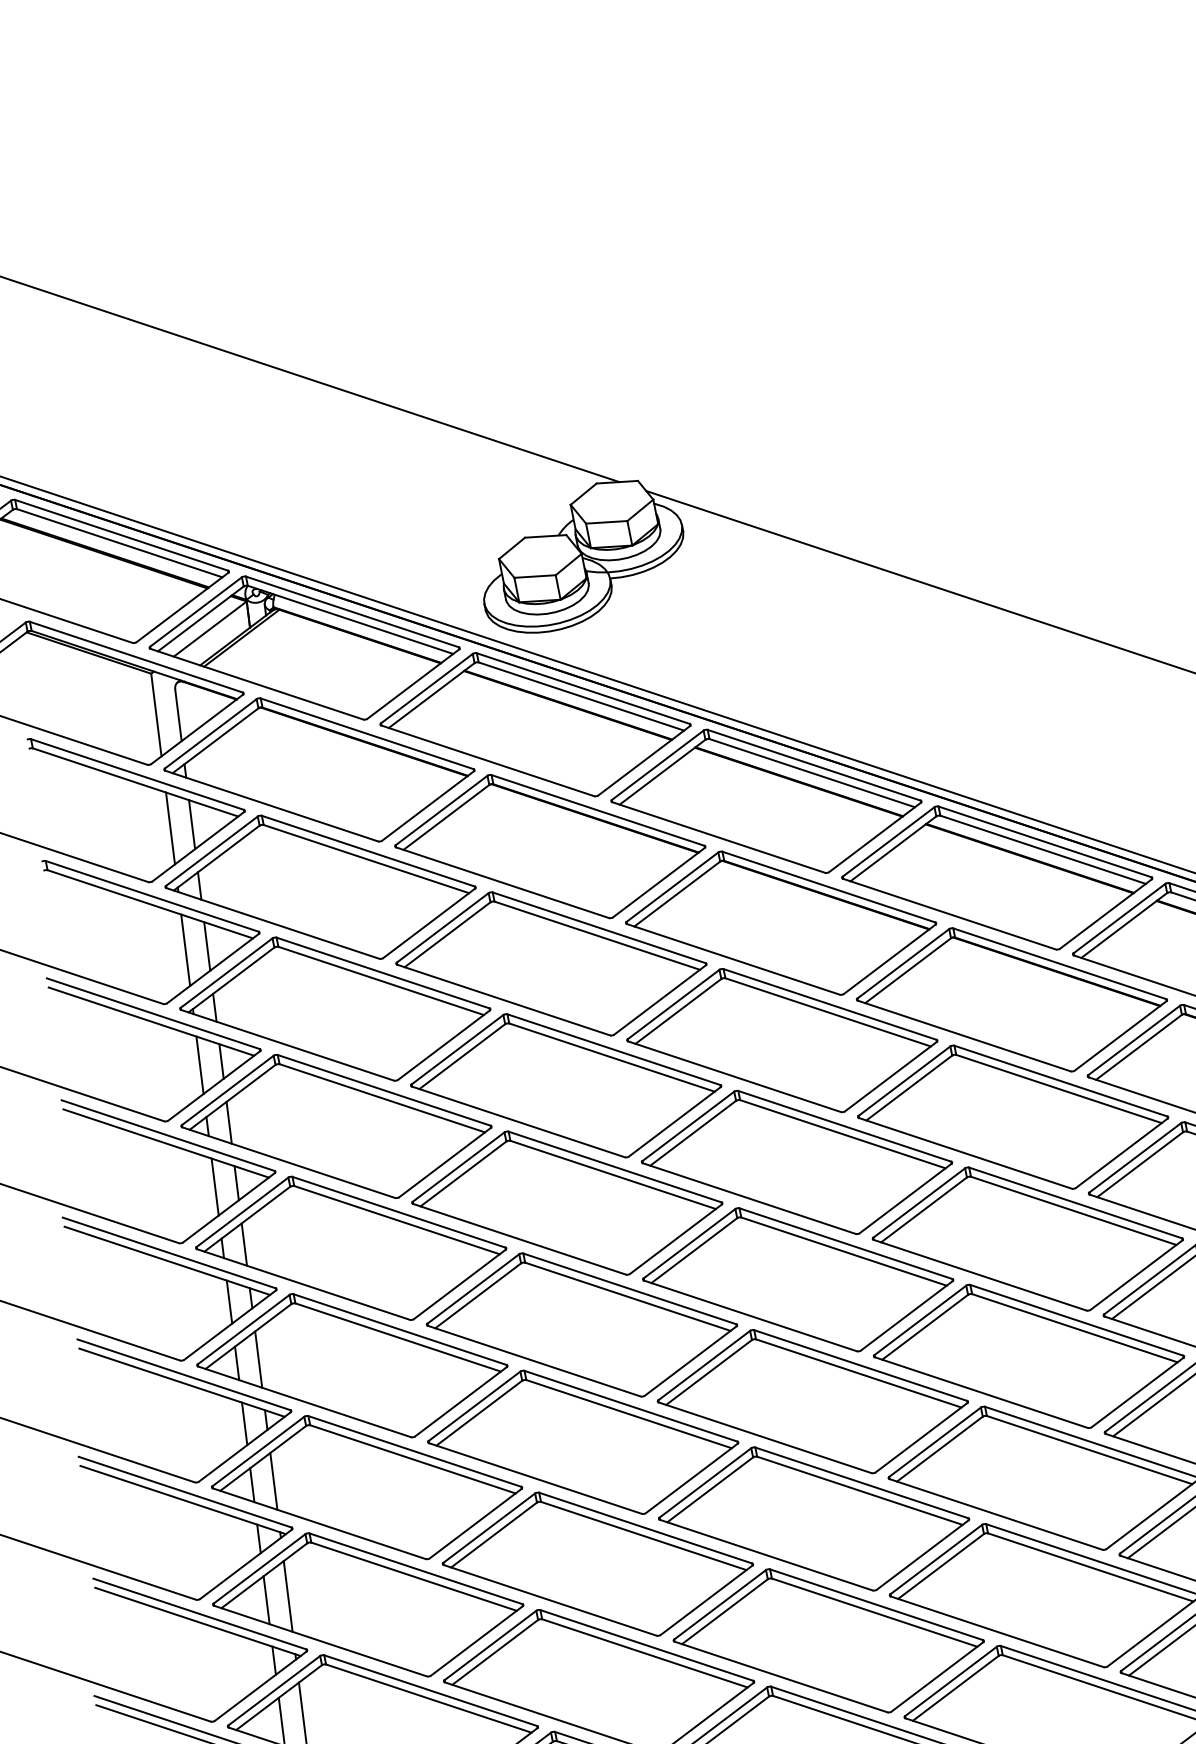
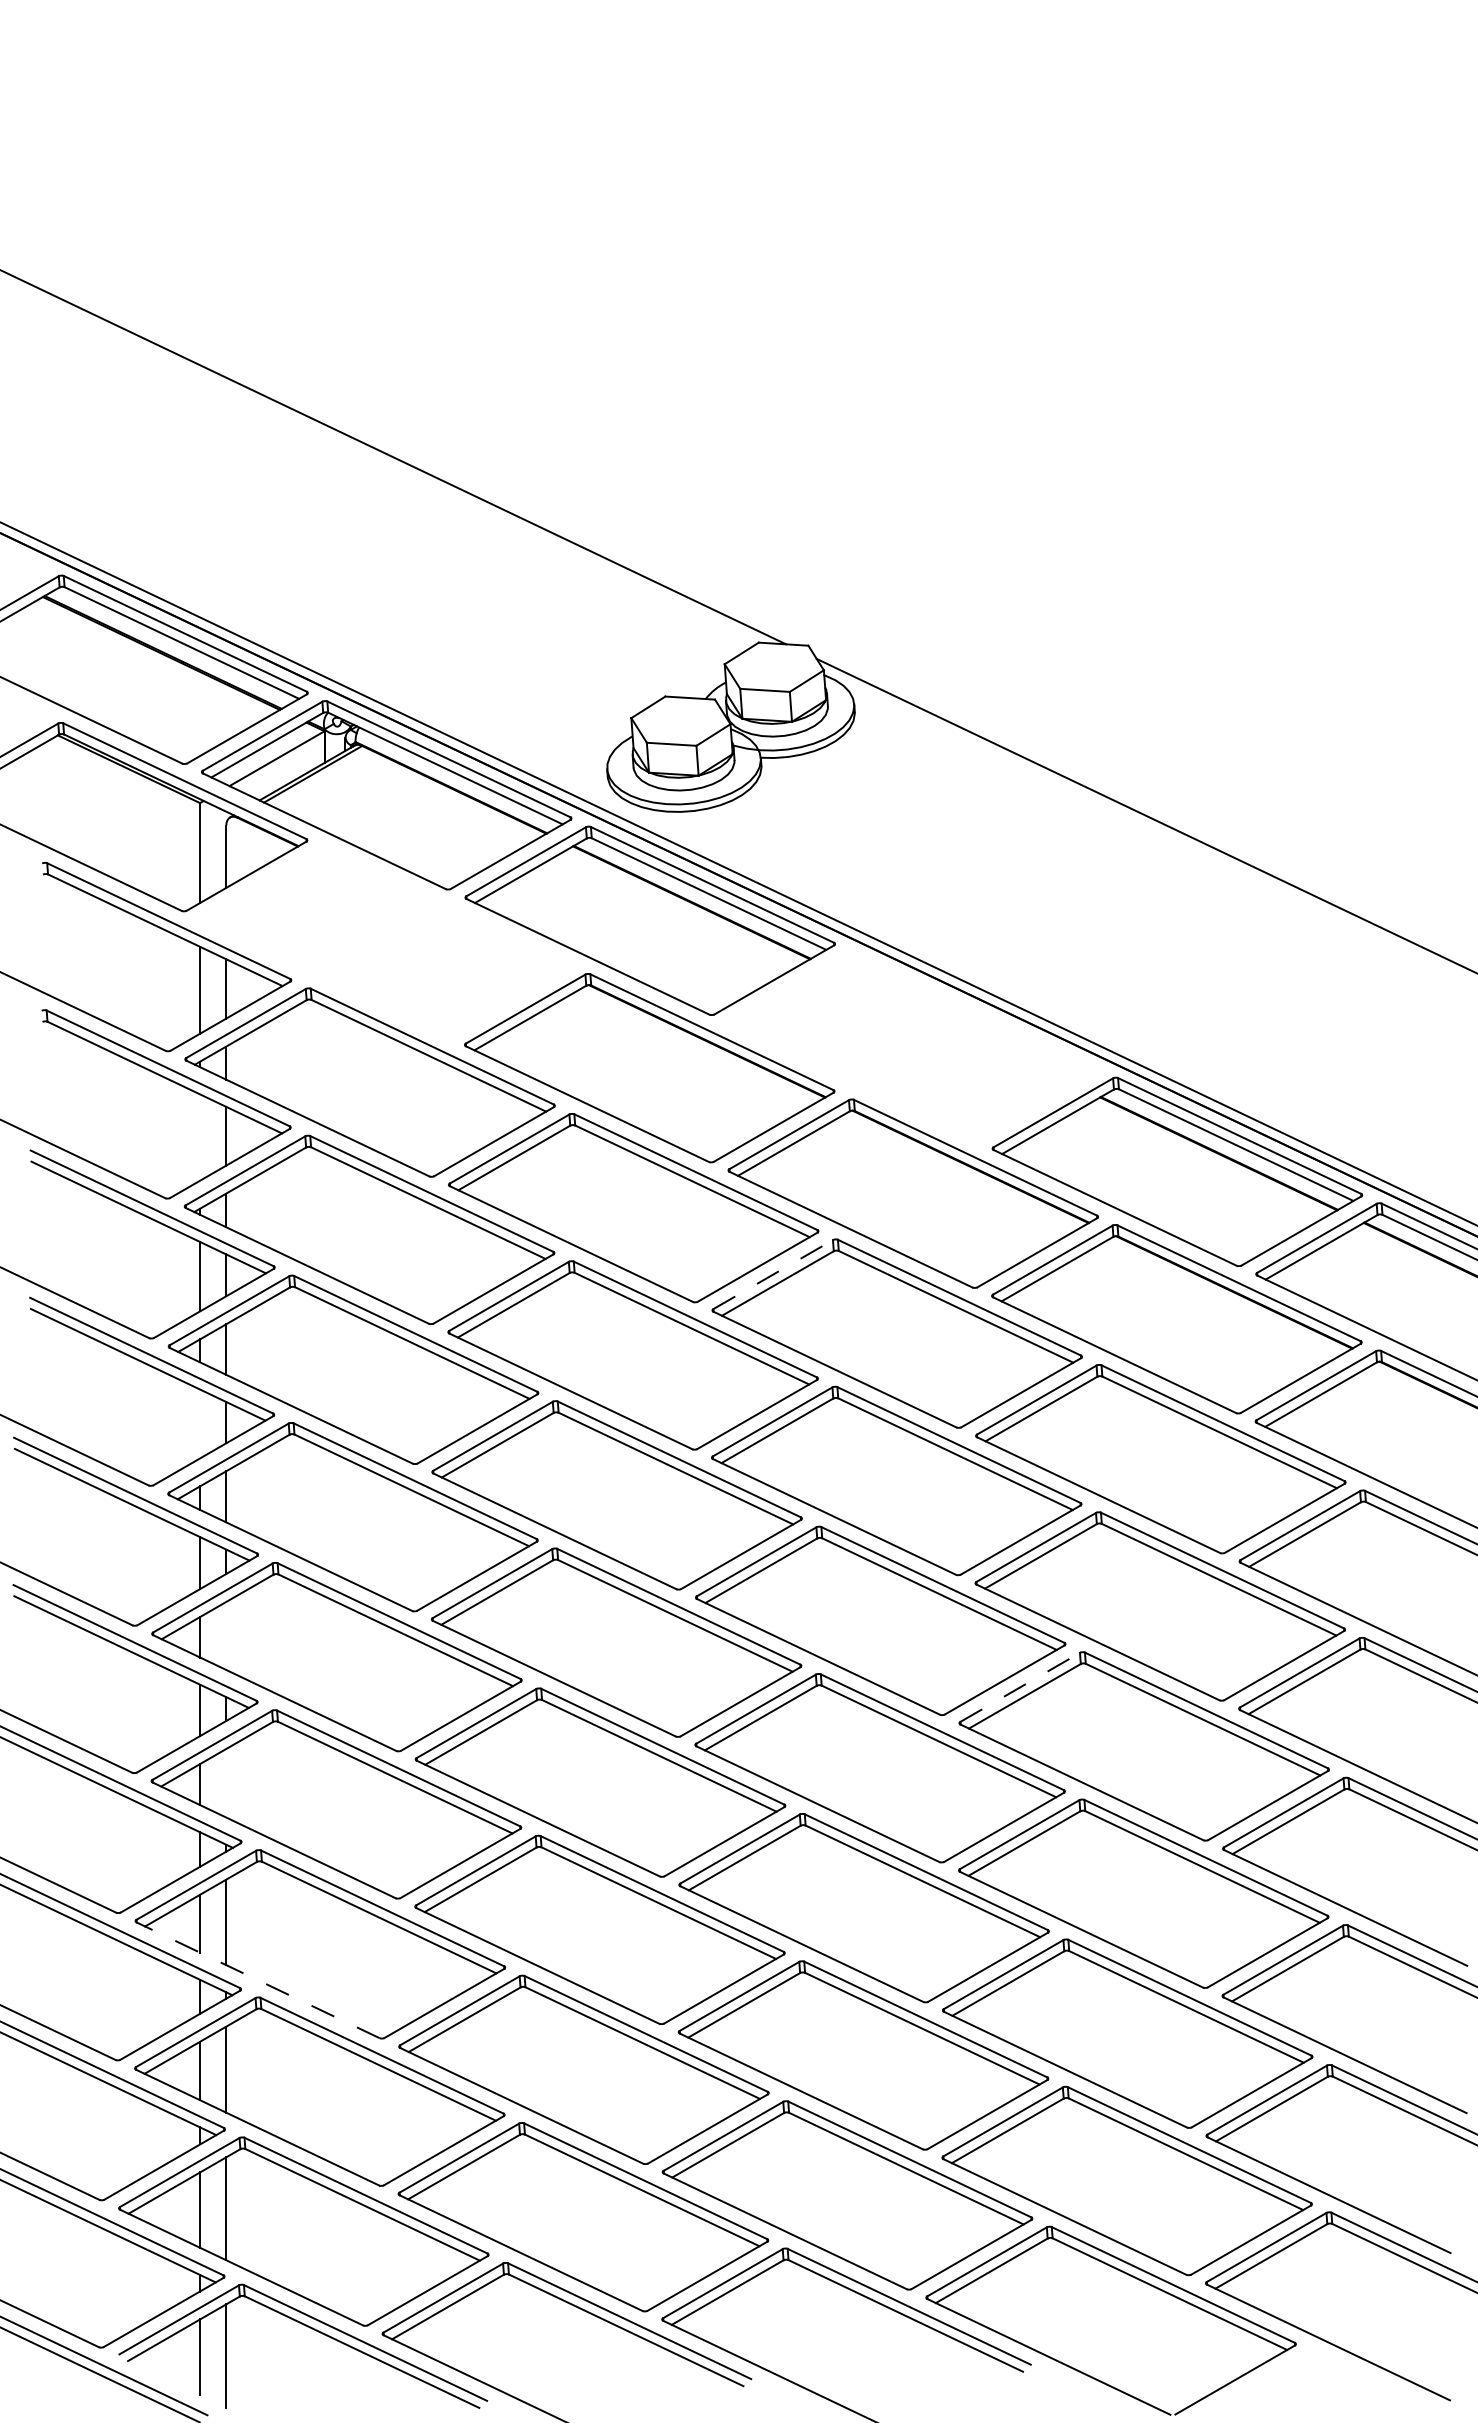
part: (318, 769) -> (385, 942), removed
part: (766, 801) -> (913, 1046), removed
line: (186, 950) -> (200, 1137), removed
line: (673, 1004) -> (773, 1274), solid -> dashed
line: (215, 1186) -> (200, 1423), removed
line: (920, 1320) -> (1020, 1687), solid -> dashed
line: (258, 1359) -> (226, 1635), removed
line: (273, 1480) -> (226, 1782), removed
line: (320, 1641) -> (258, 1980), solid -> dashed

